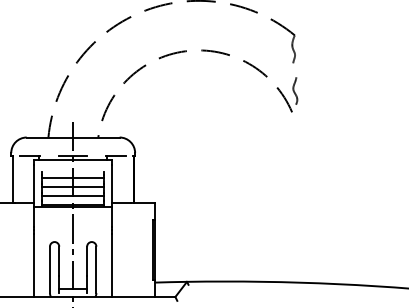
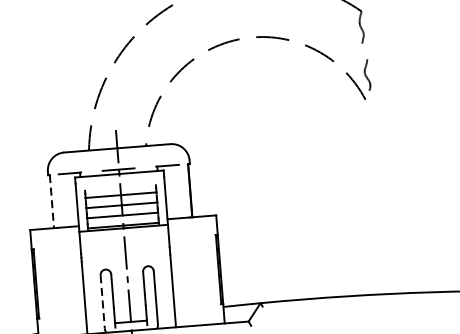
line: (12, 179) -> (51, 201), solid -> dashed
line: (49, 270) -> (102, 302), solid -> dashed

